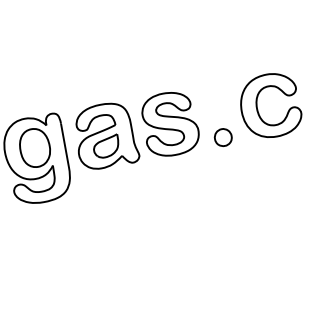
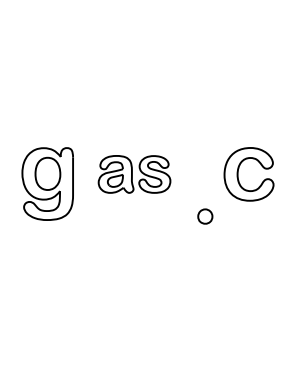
part: (136, 130) -> (134, 174), size x0.7
part: (223, 137) -> (205, 216), moved

